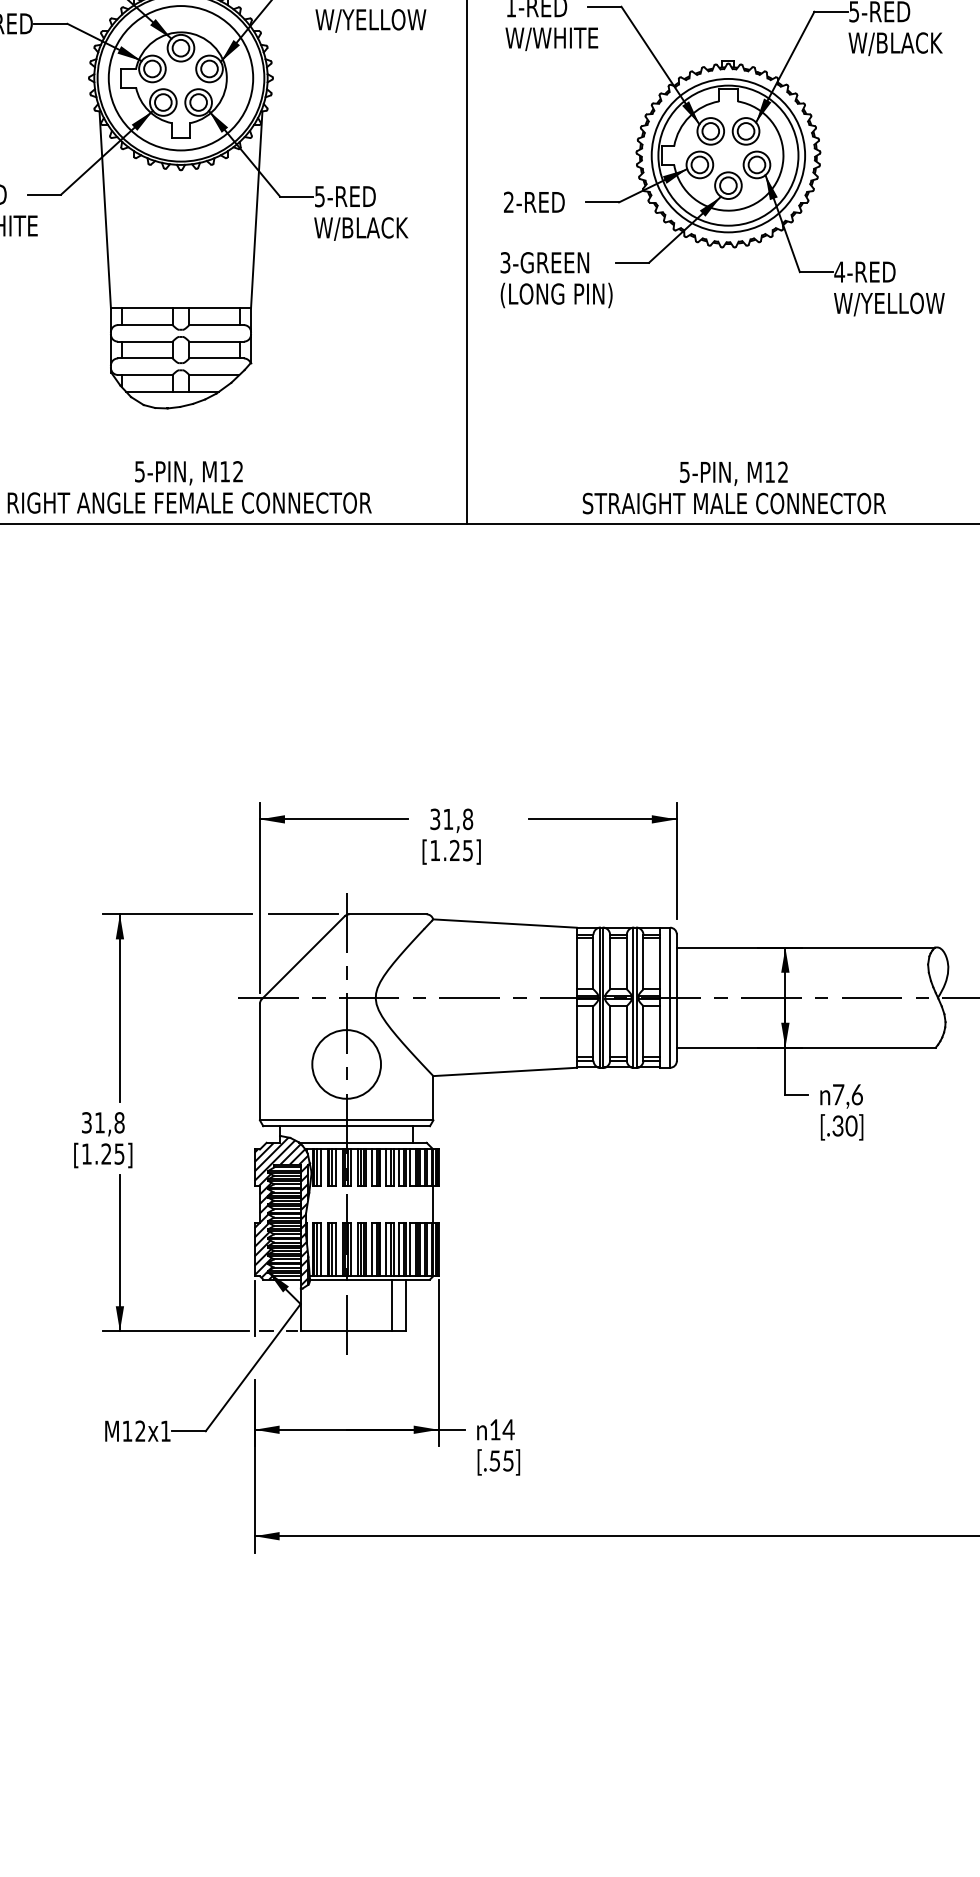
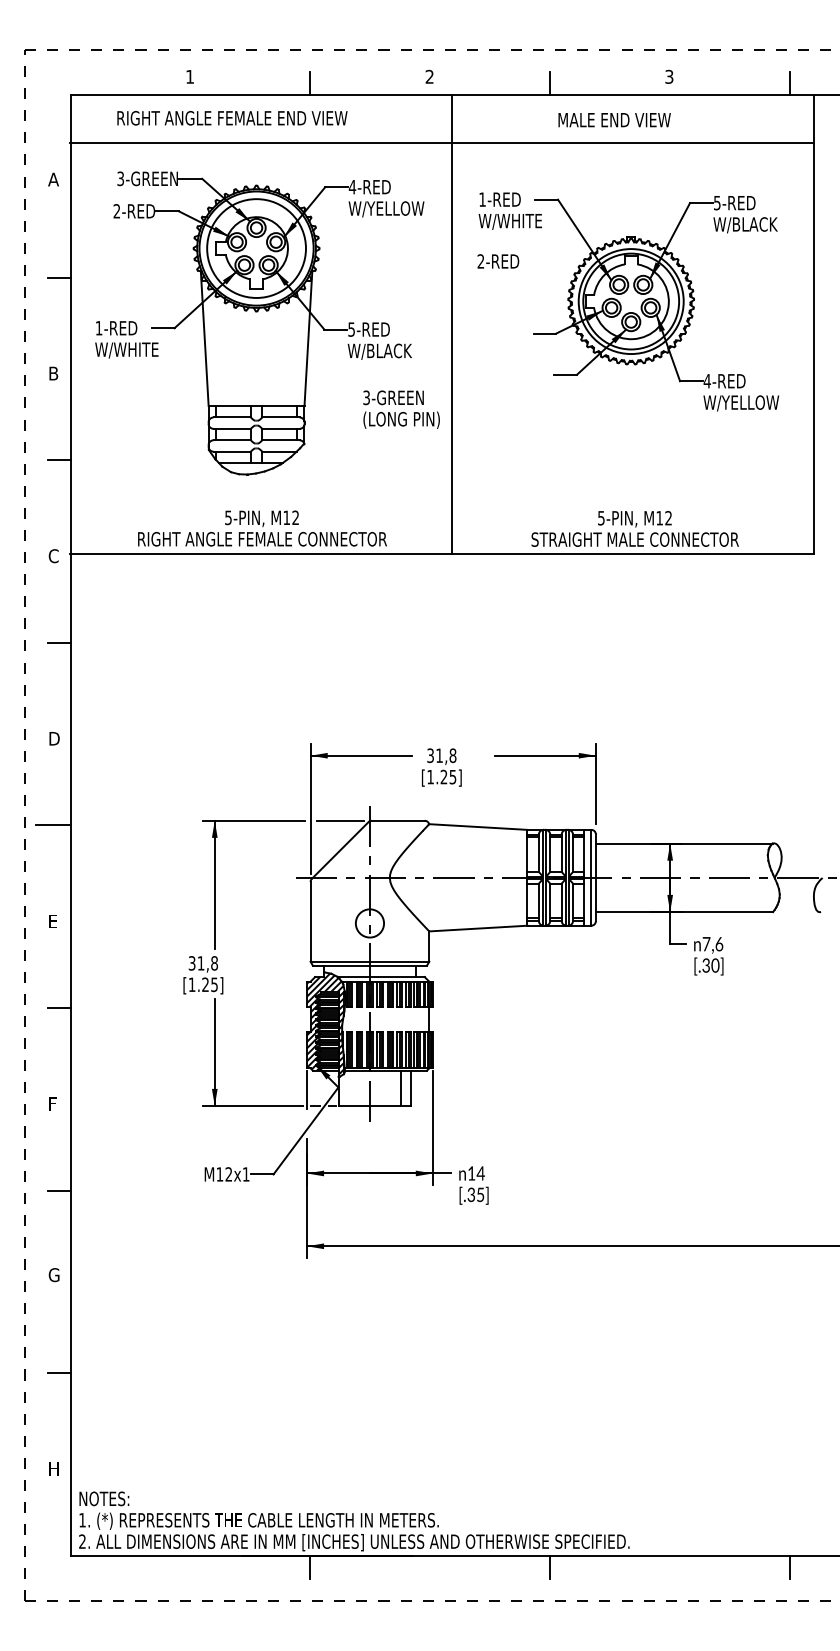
text: (534, 202) -> (498, 261), moved
text: (556, 279) -> (401, 409), moved
circle: (346, 1063) -> (369, 922), size x0.6
text: (493, 1460) -> (470, 1194), [.55] -> [.35]

